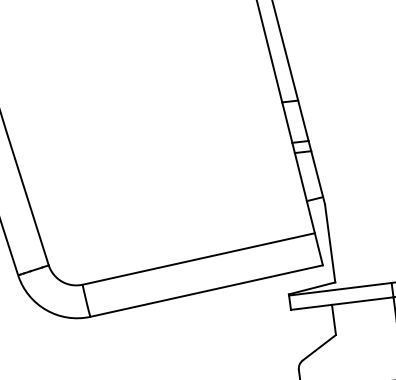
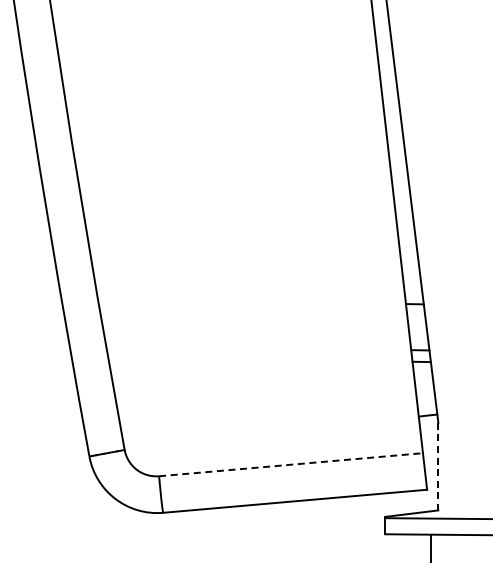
line: (330, 243) -> (438, 466), solid -> dashed
line: (199, 258) -> (291, 464), solid -> dashed

